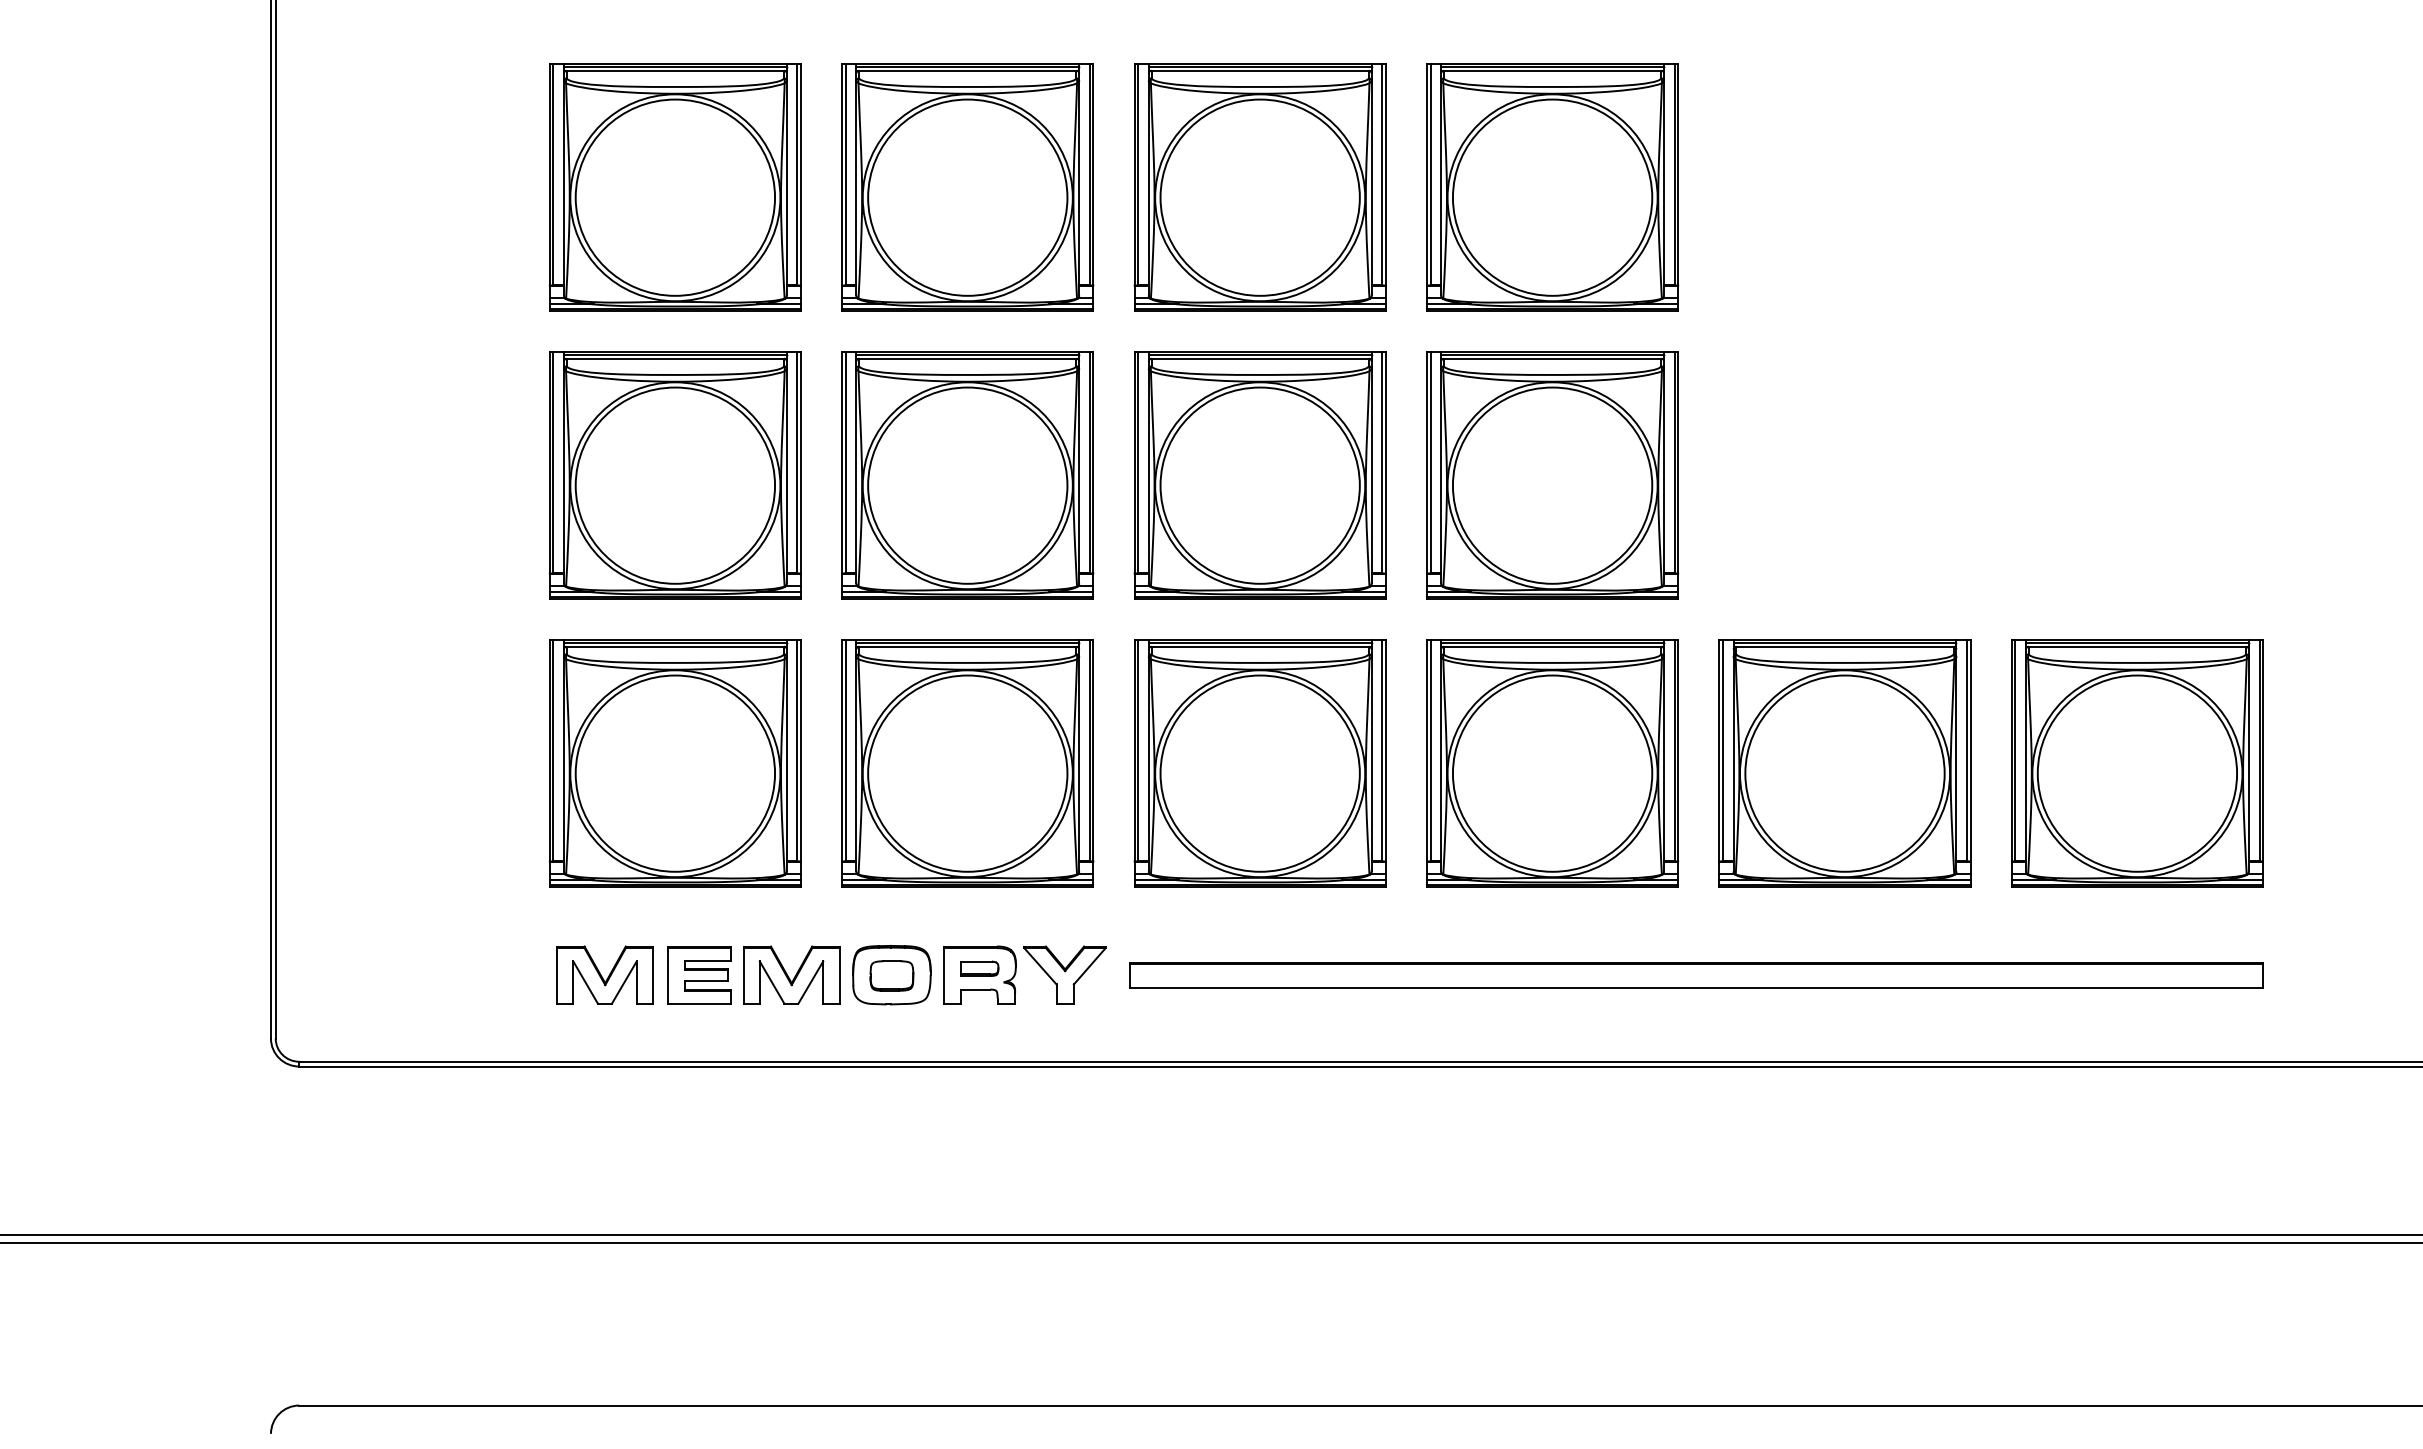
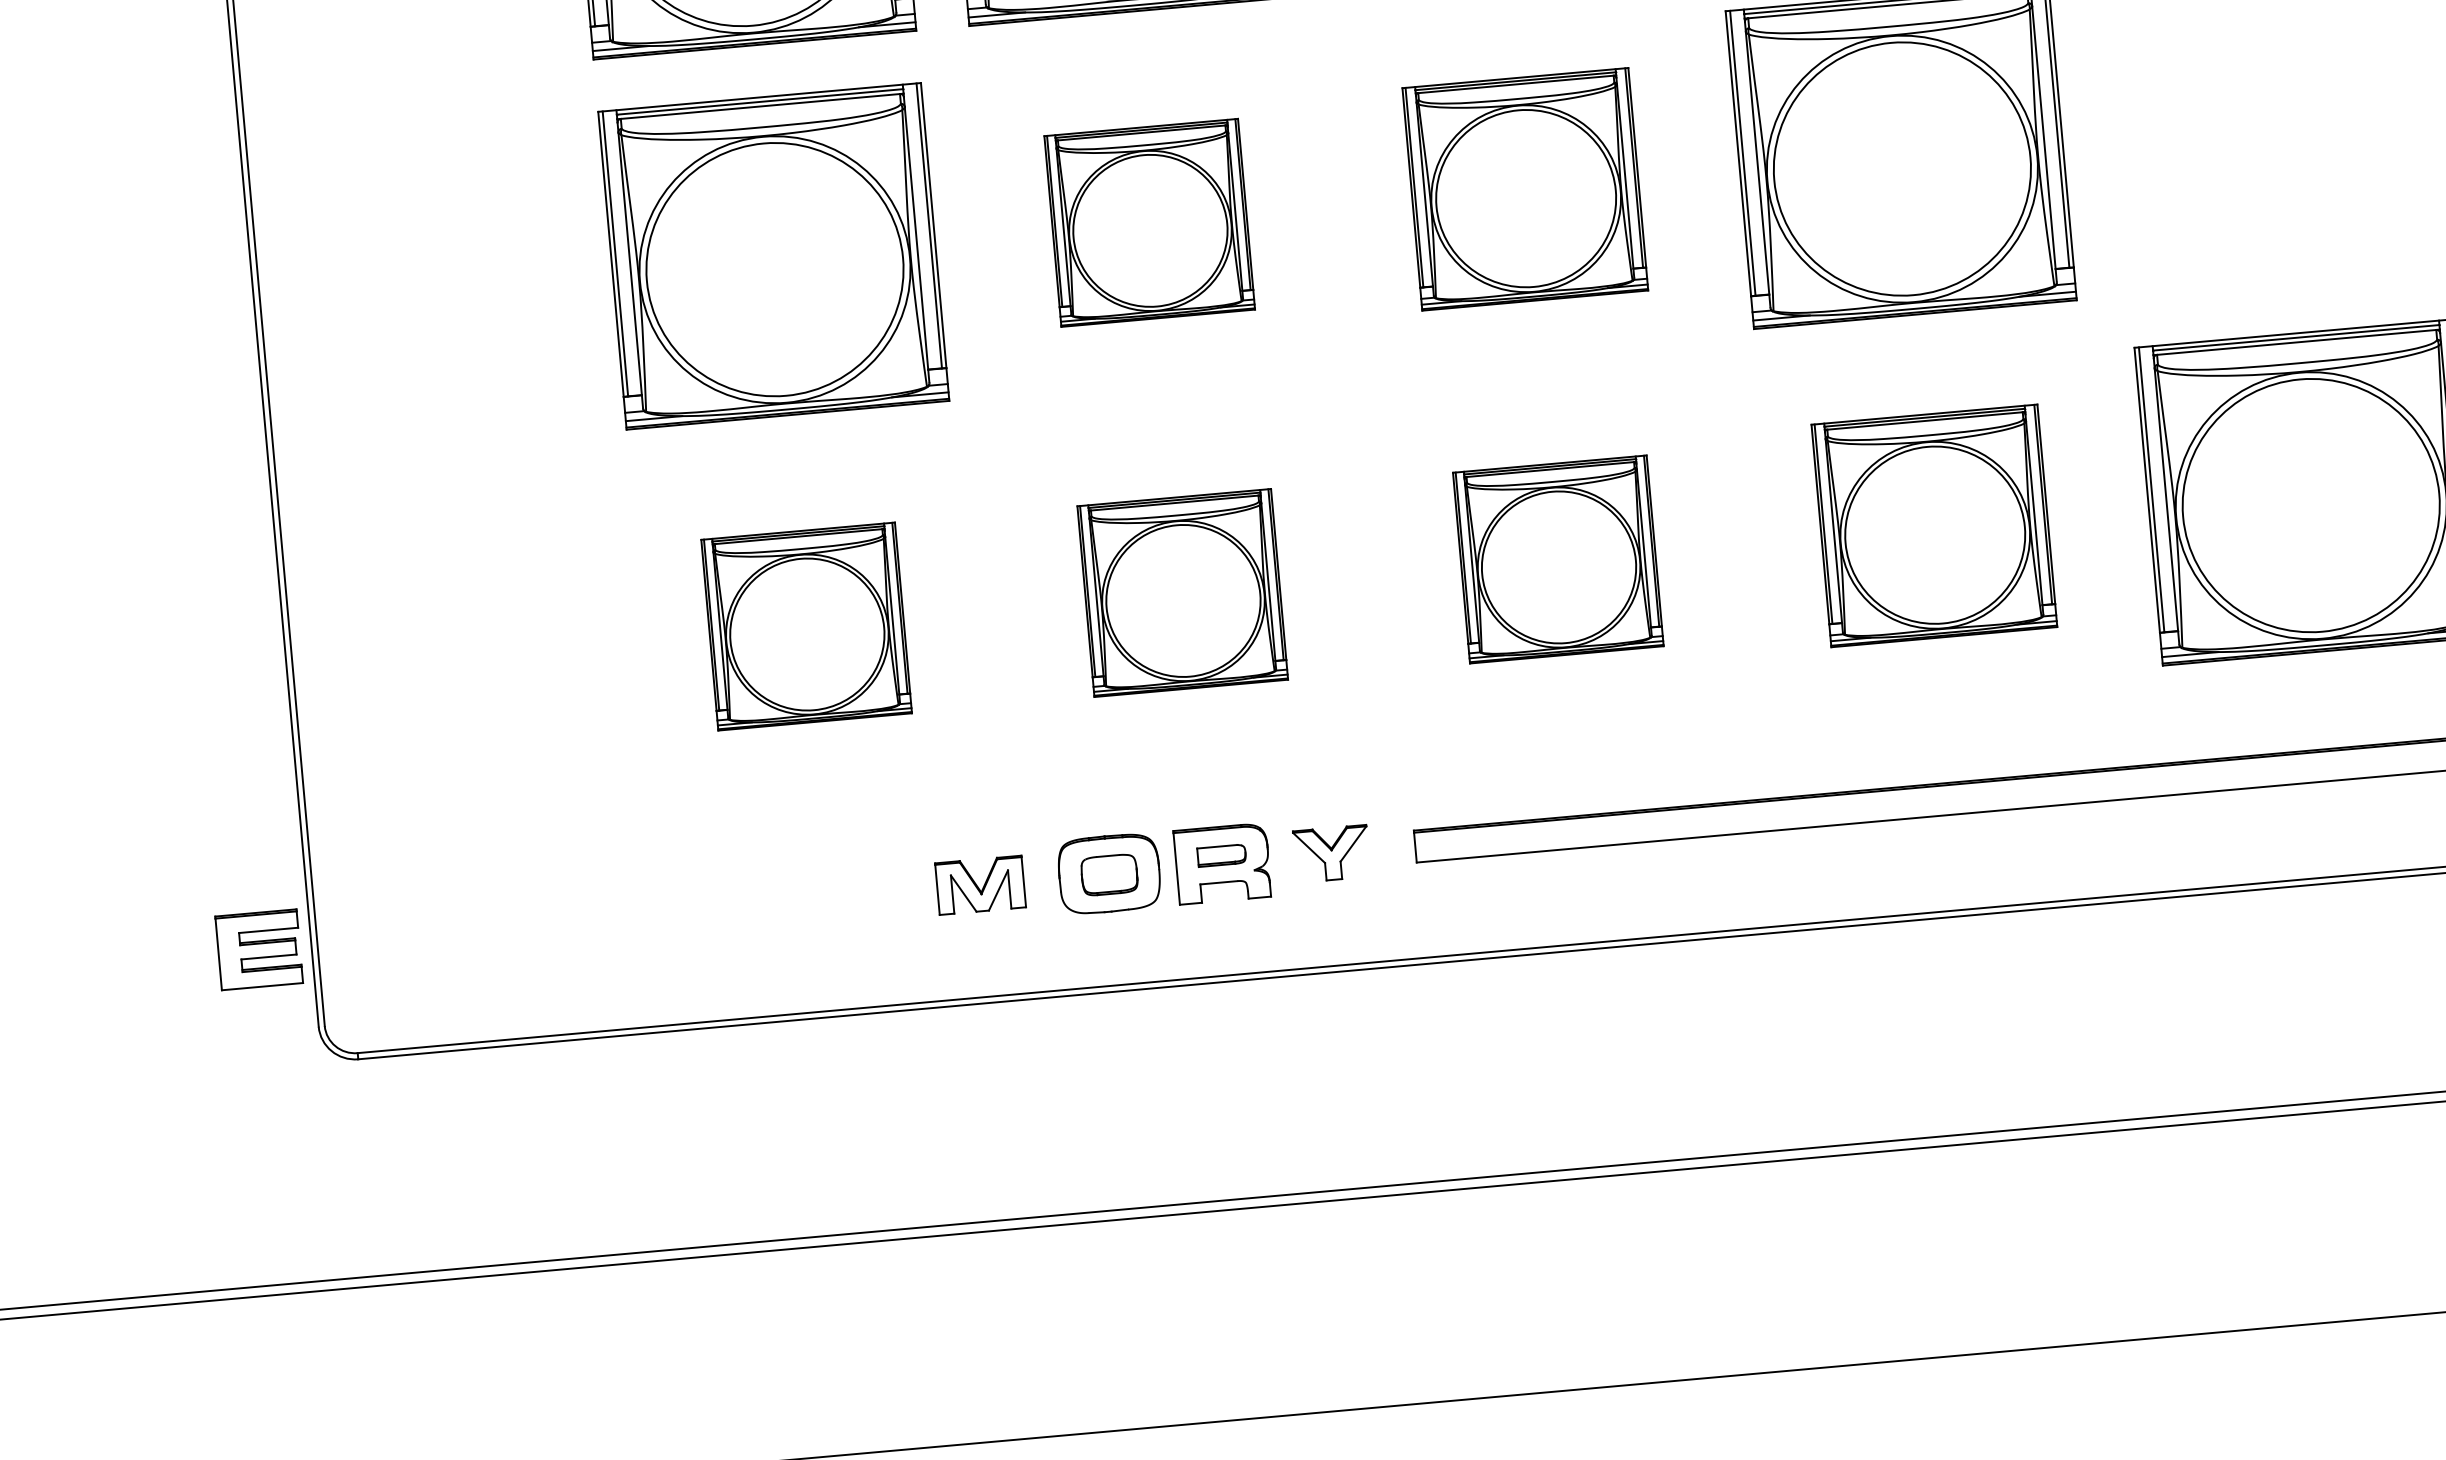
part: (967, 475) -> (1149, 223), size x0.6
part: (1259, 475) -> (1524, 189), size x0.7
part: (674, 763) -> (805, 626), size x0.6
part: (967, 763) -> (1182, 593), size x0.6
part: (1259, 763) -> (1557, 559), size x0.6
part: (1552, 763) -> (1934, 526), size x0.7
part: (604, 974) -> (739, 905), removed
part: (791, 974) -> (980, 884), size x0.7
part: (1064, 974) -> (1331, 853), size x0.7
part: (699, 975) -> (259, 950), moved

